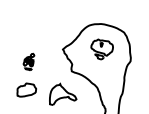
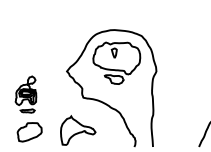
part: (101, 49) -> (116, 62), size x1.67
part: (28, 61) -> (25, 94), size x1.67

